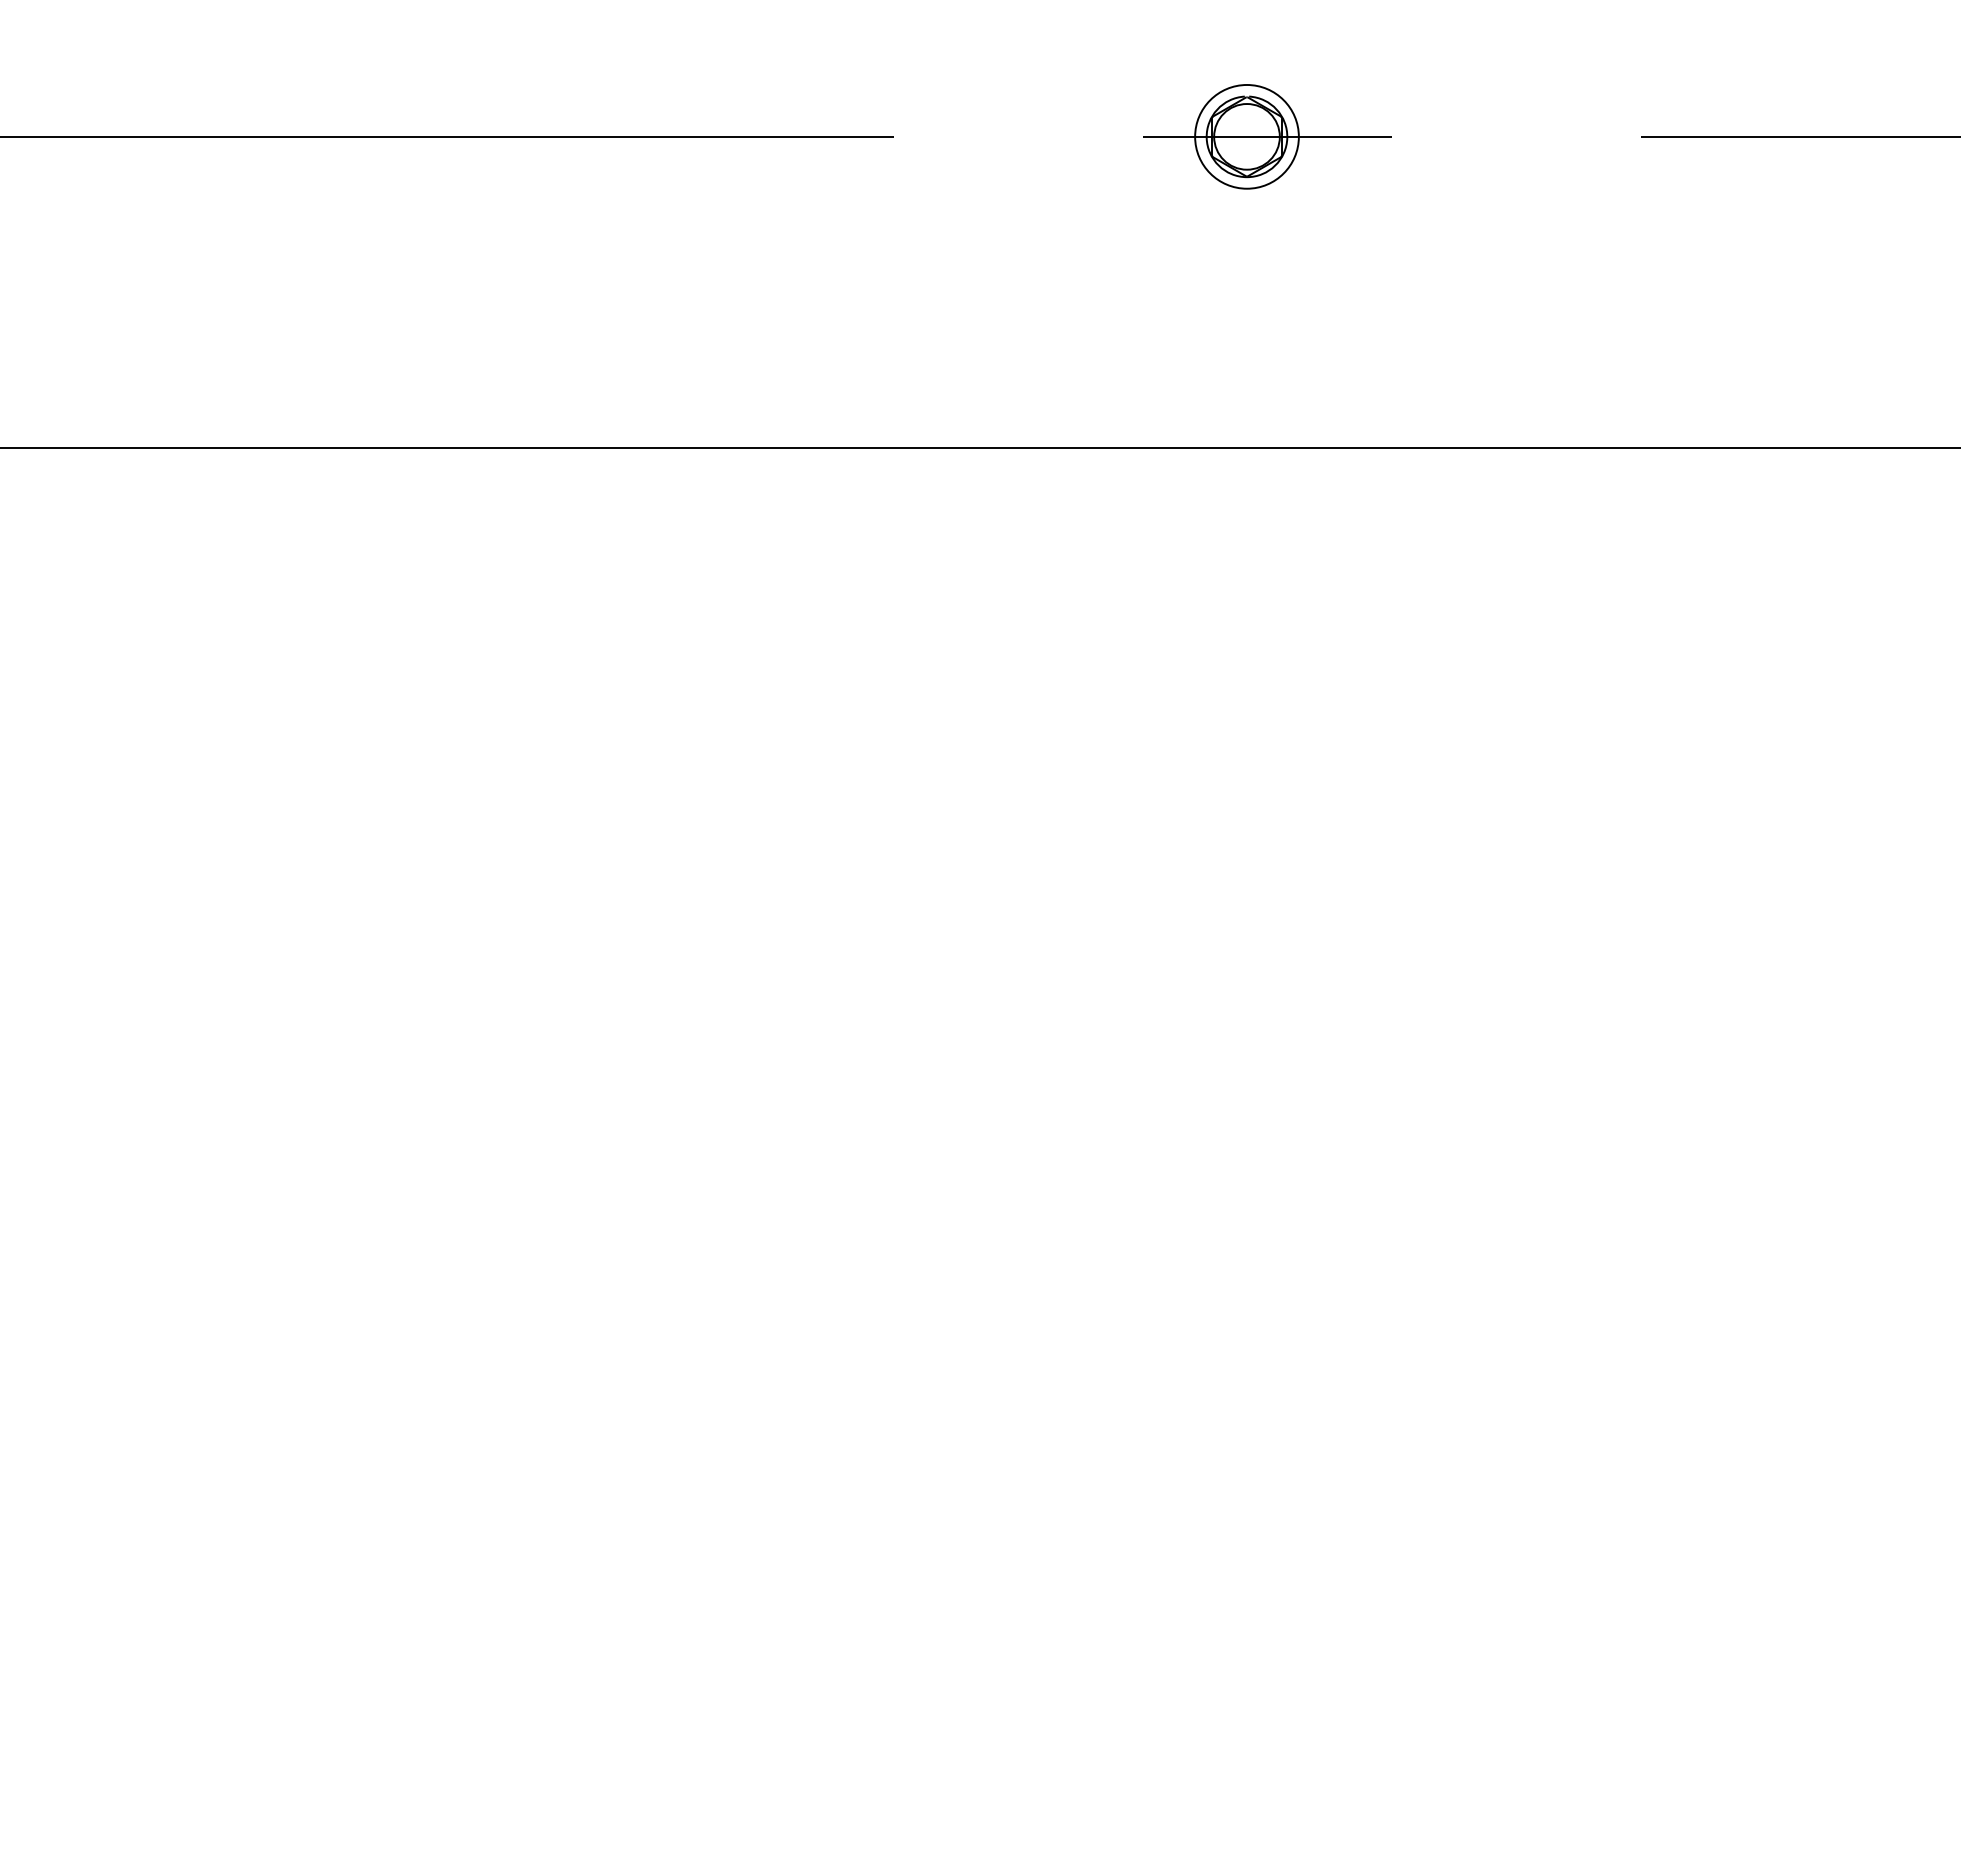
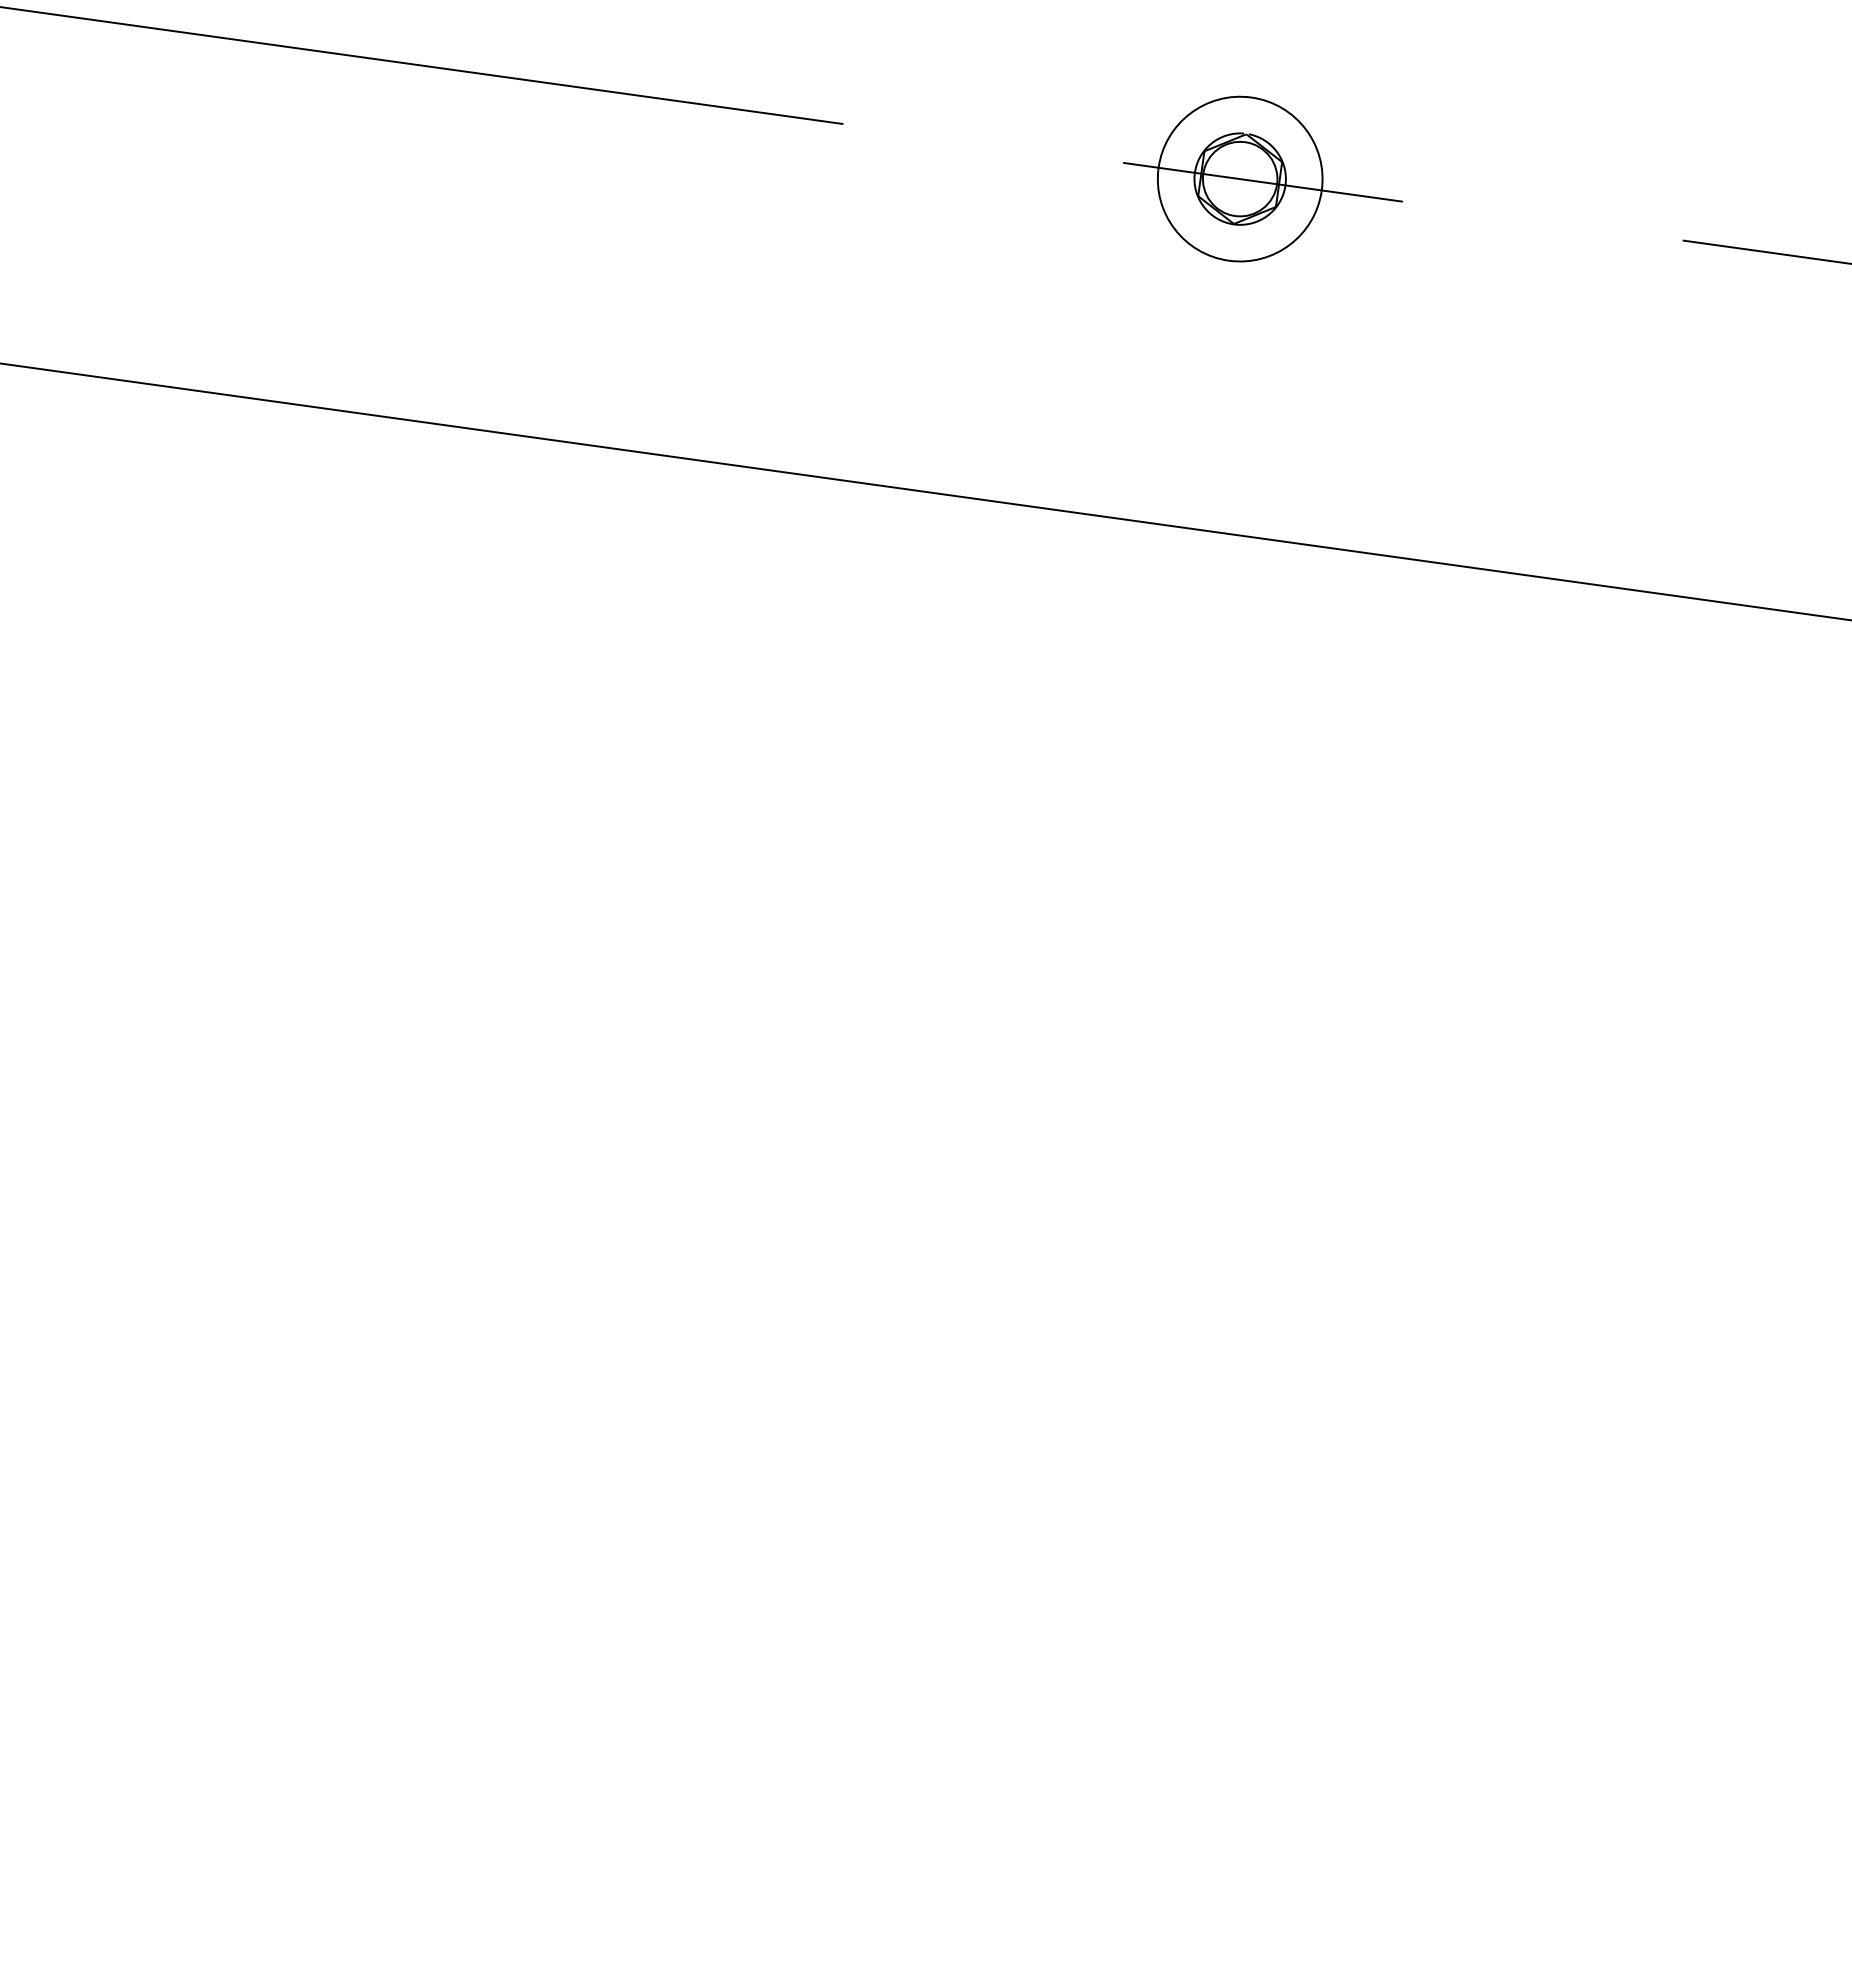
circle: (1246, 136) -> (1239, 178), size x1.4

